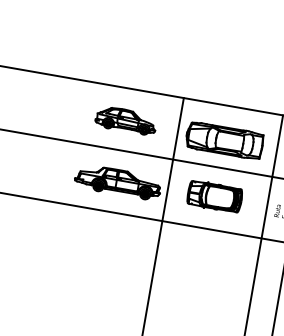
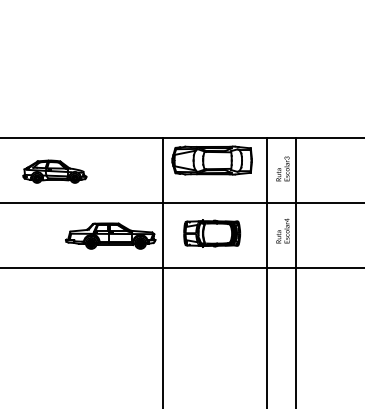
part: (125, 120) -> (54, 171), moved
part: (224, 140) -> (211, 160), moved

